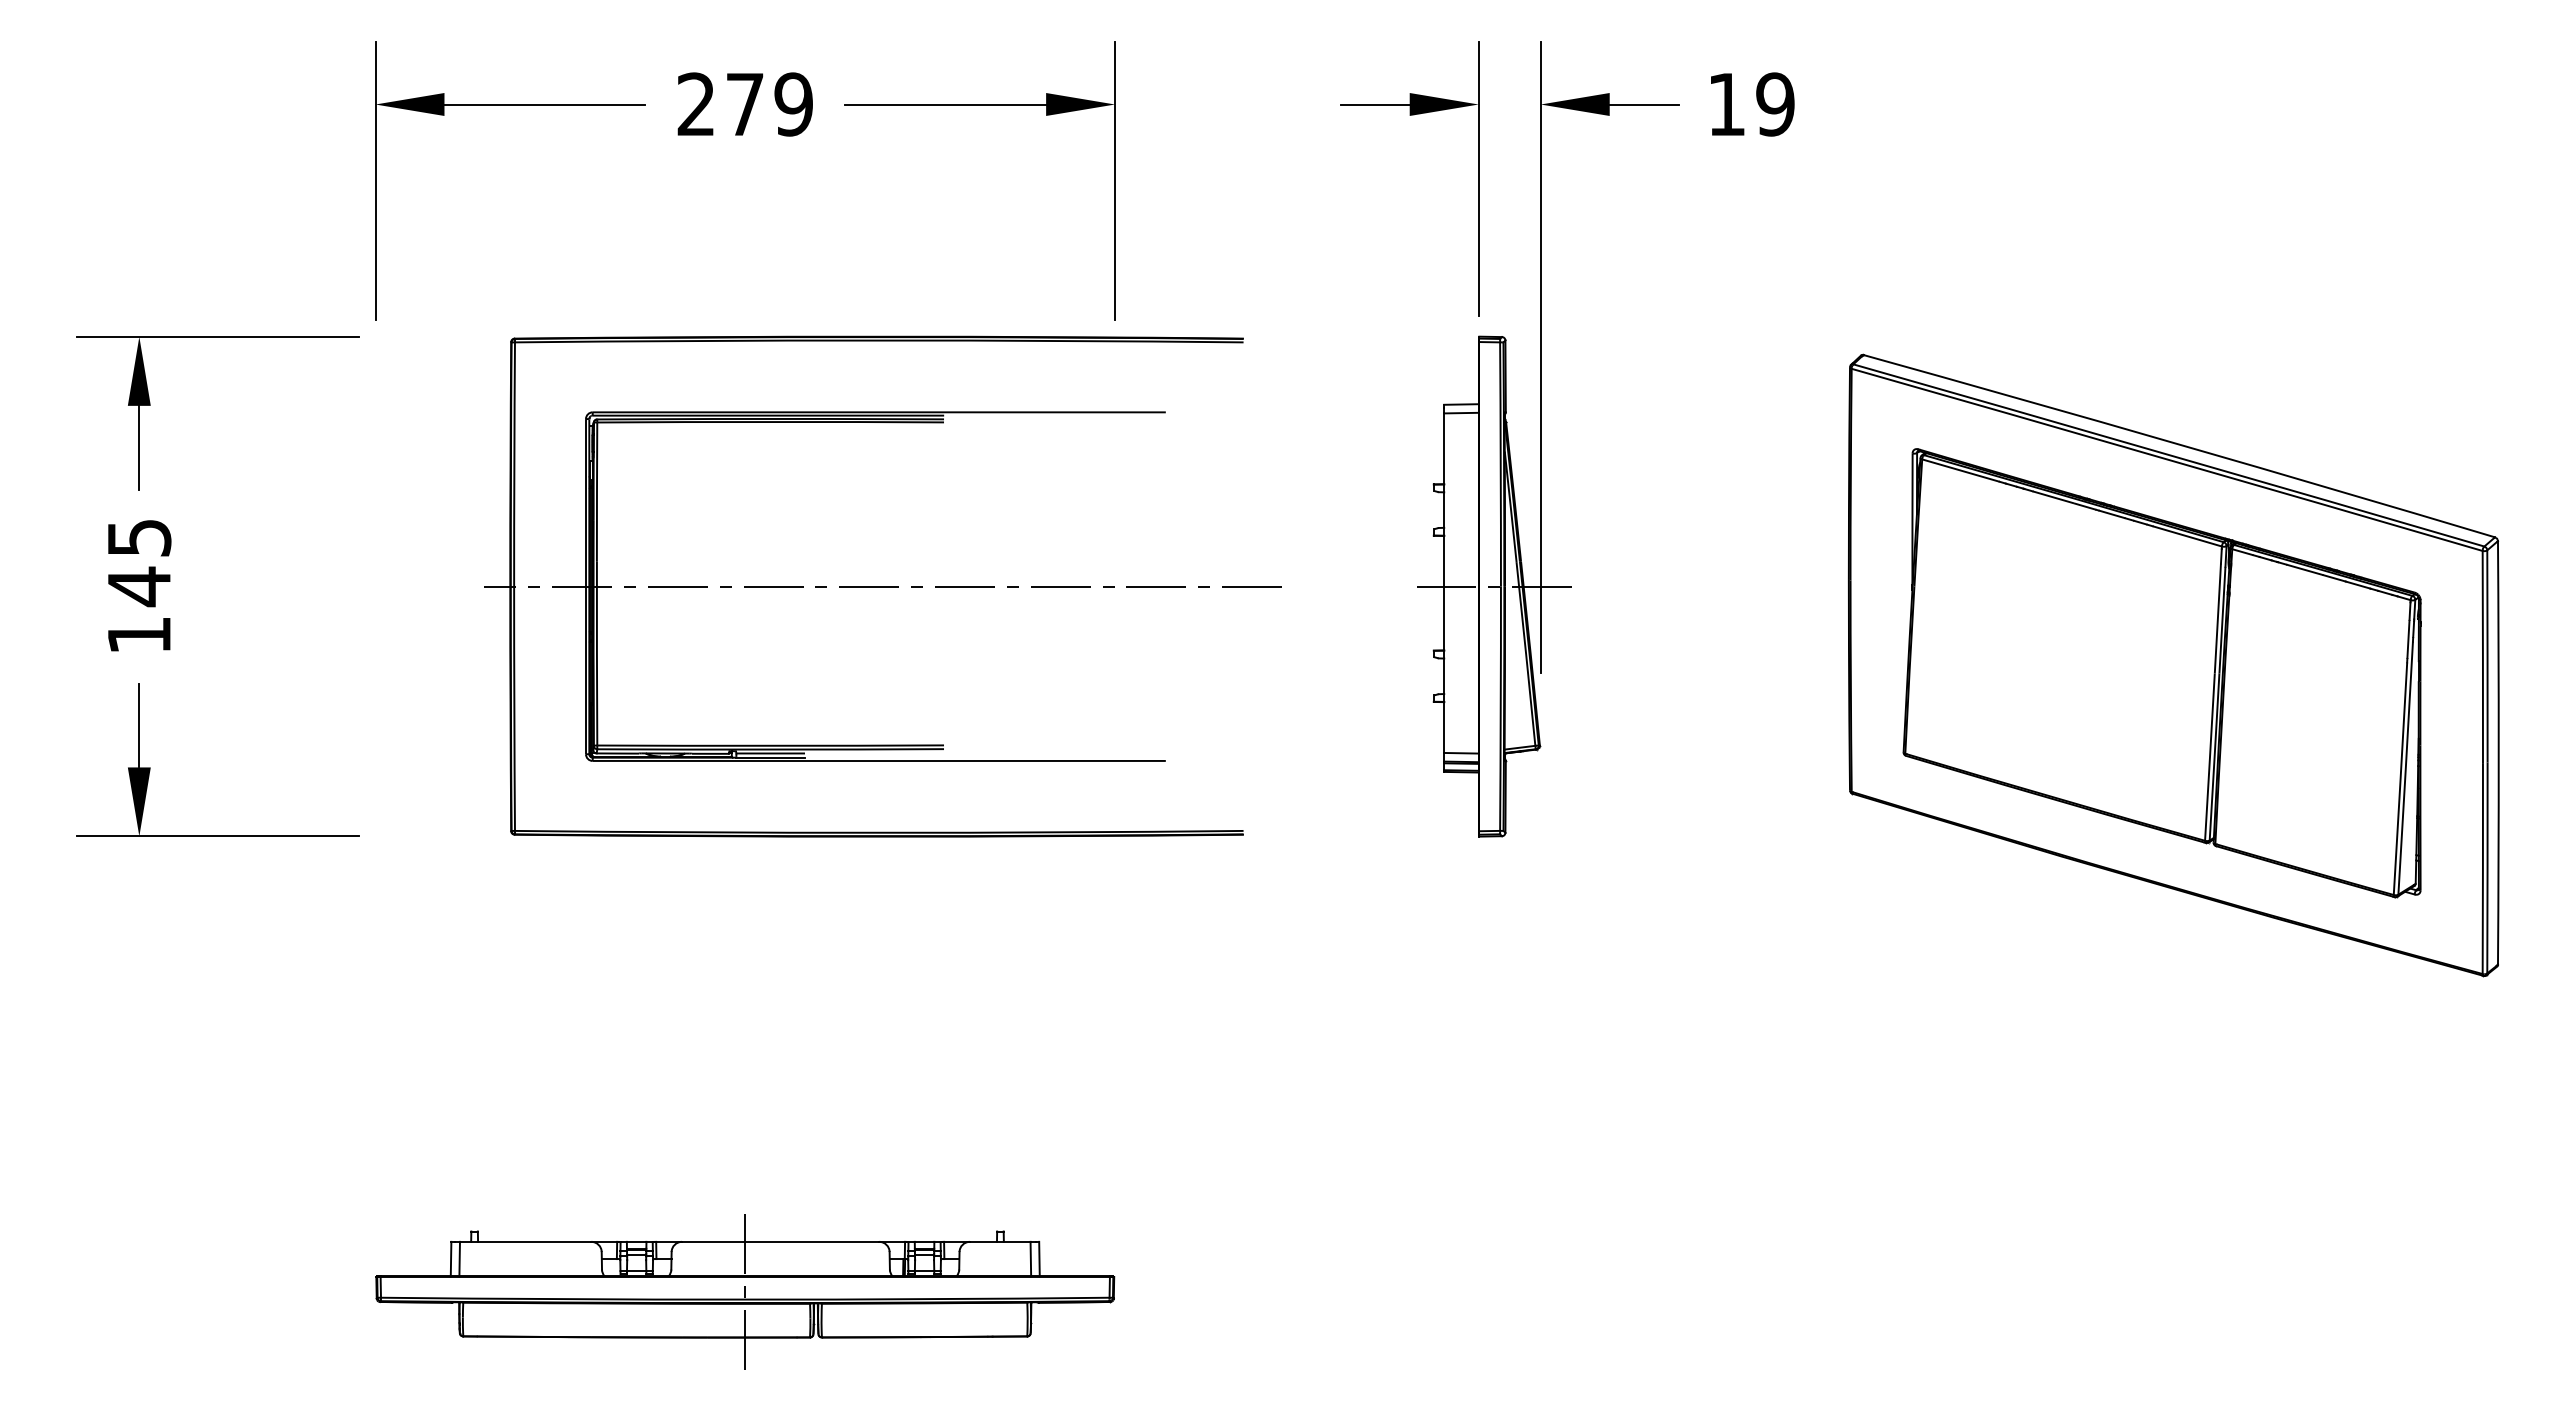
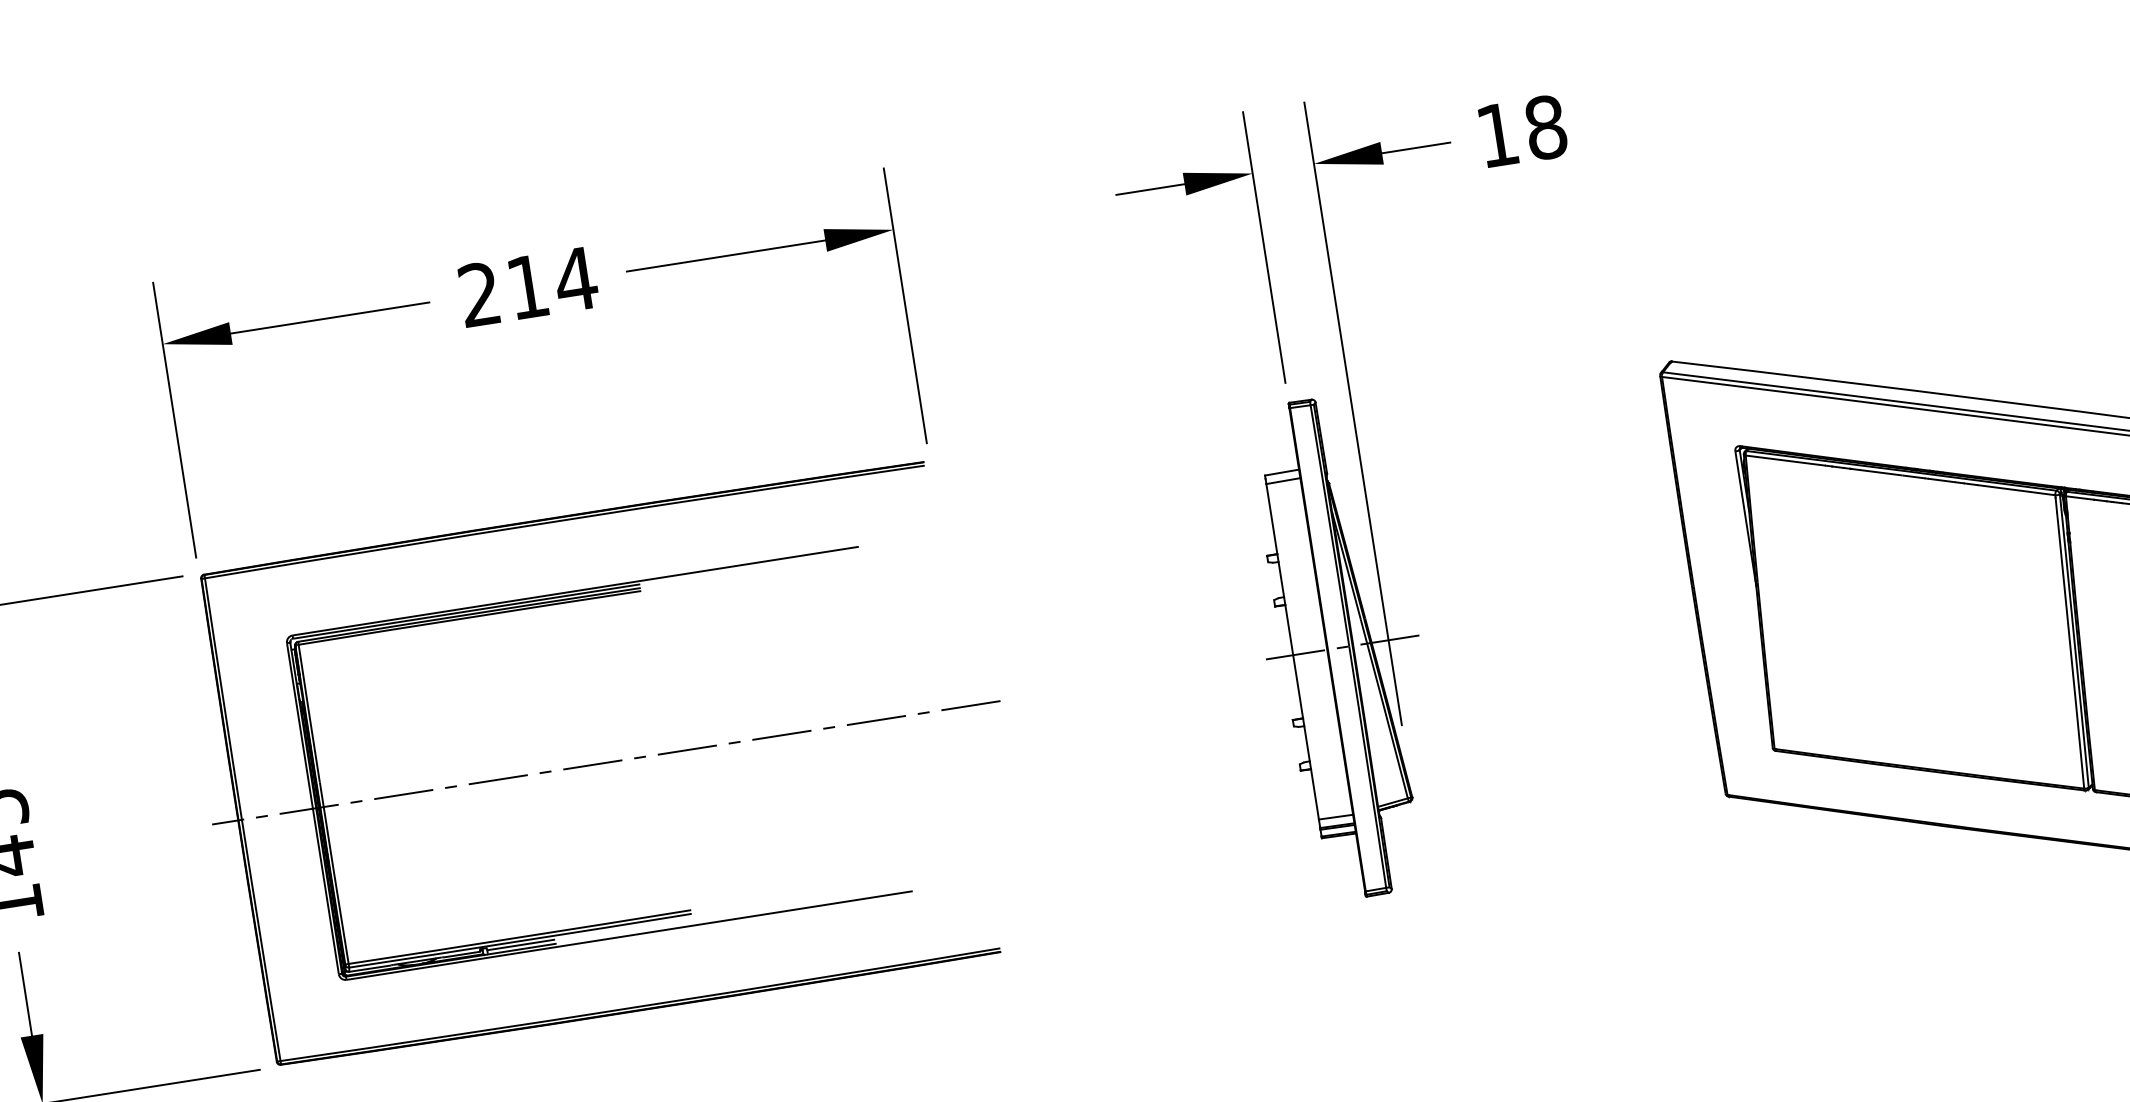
text: (770, 104) -> (552, 283), 279 -> 214
text: (1775, 104) -> (1545, 127), 19 -> 18
part: (882, 586) -> (605, 762), moved

